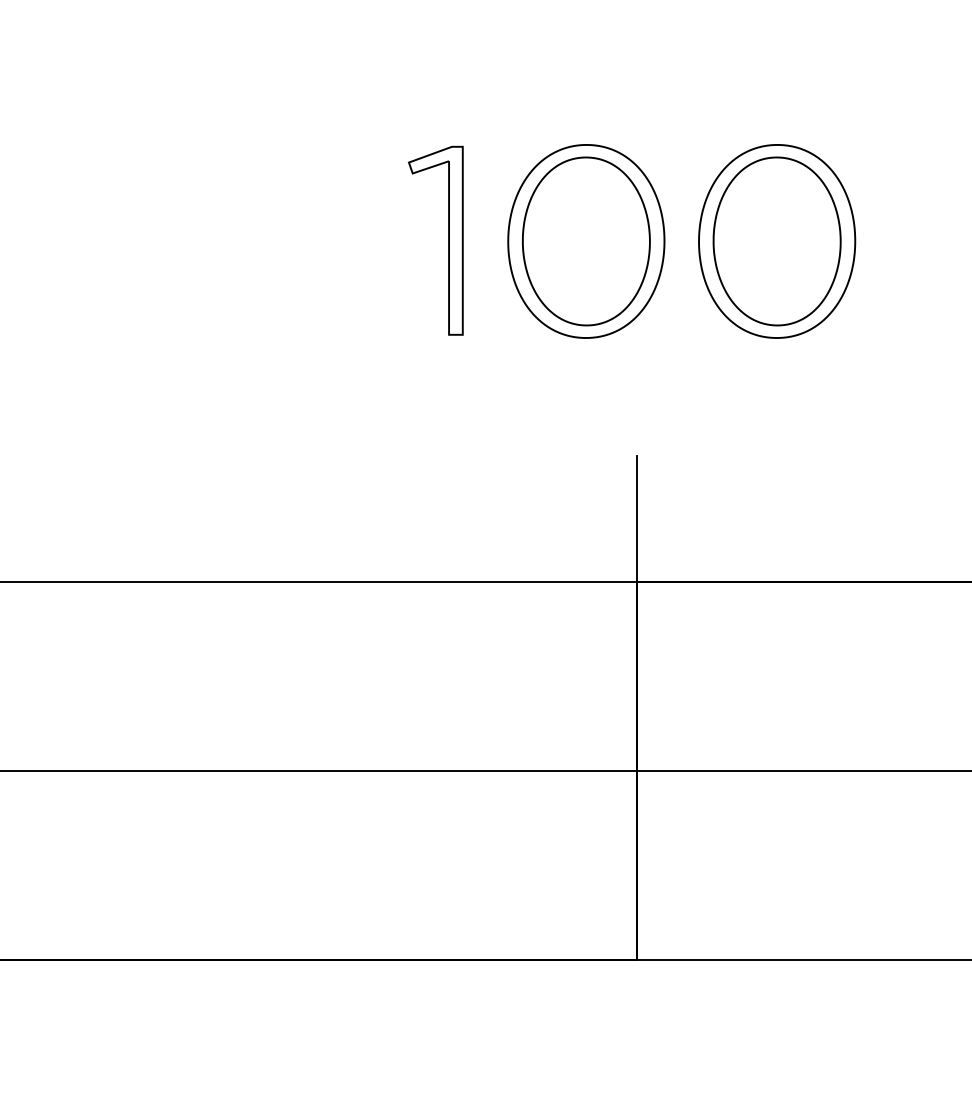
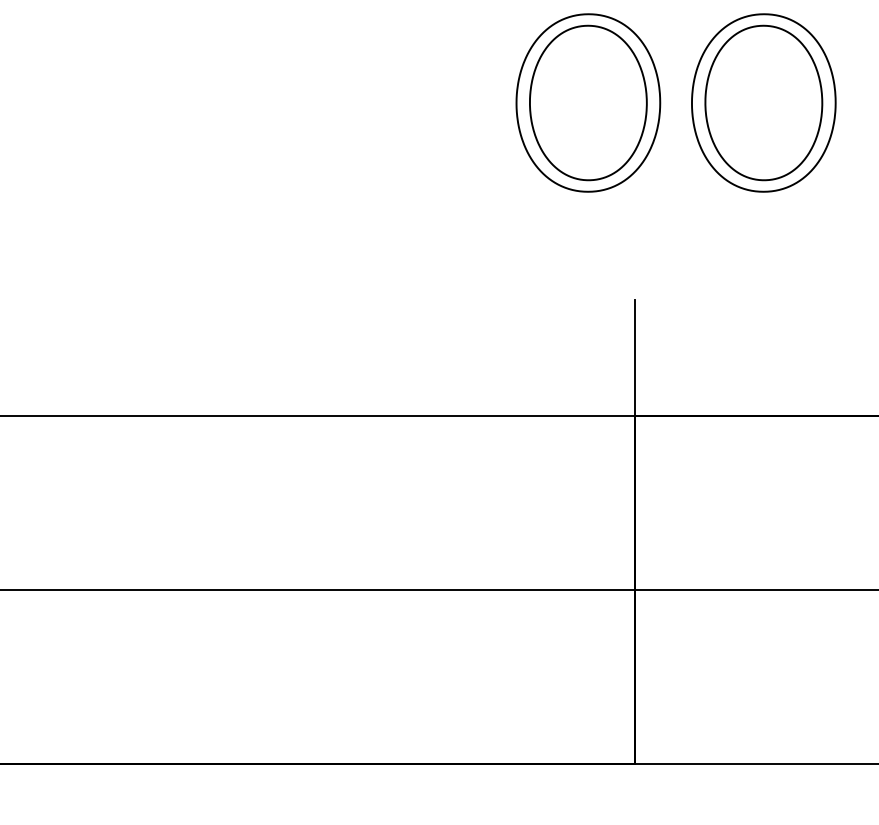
part: (448, 240) -> (461, 102), removed

